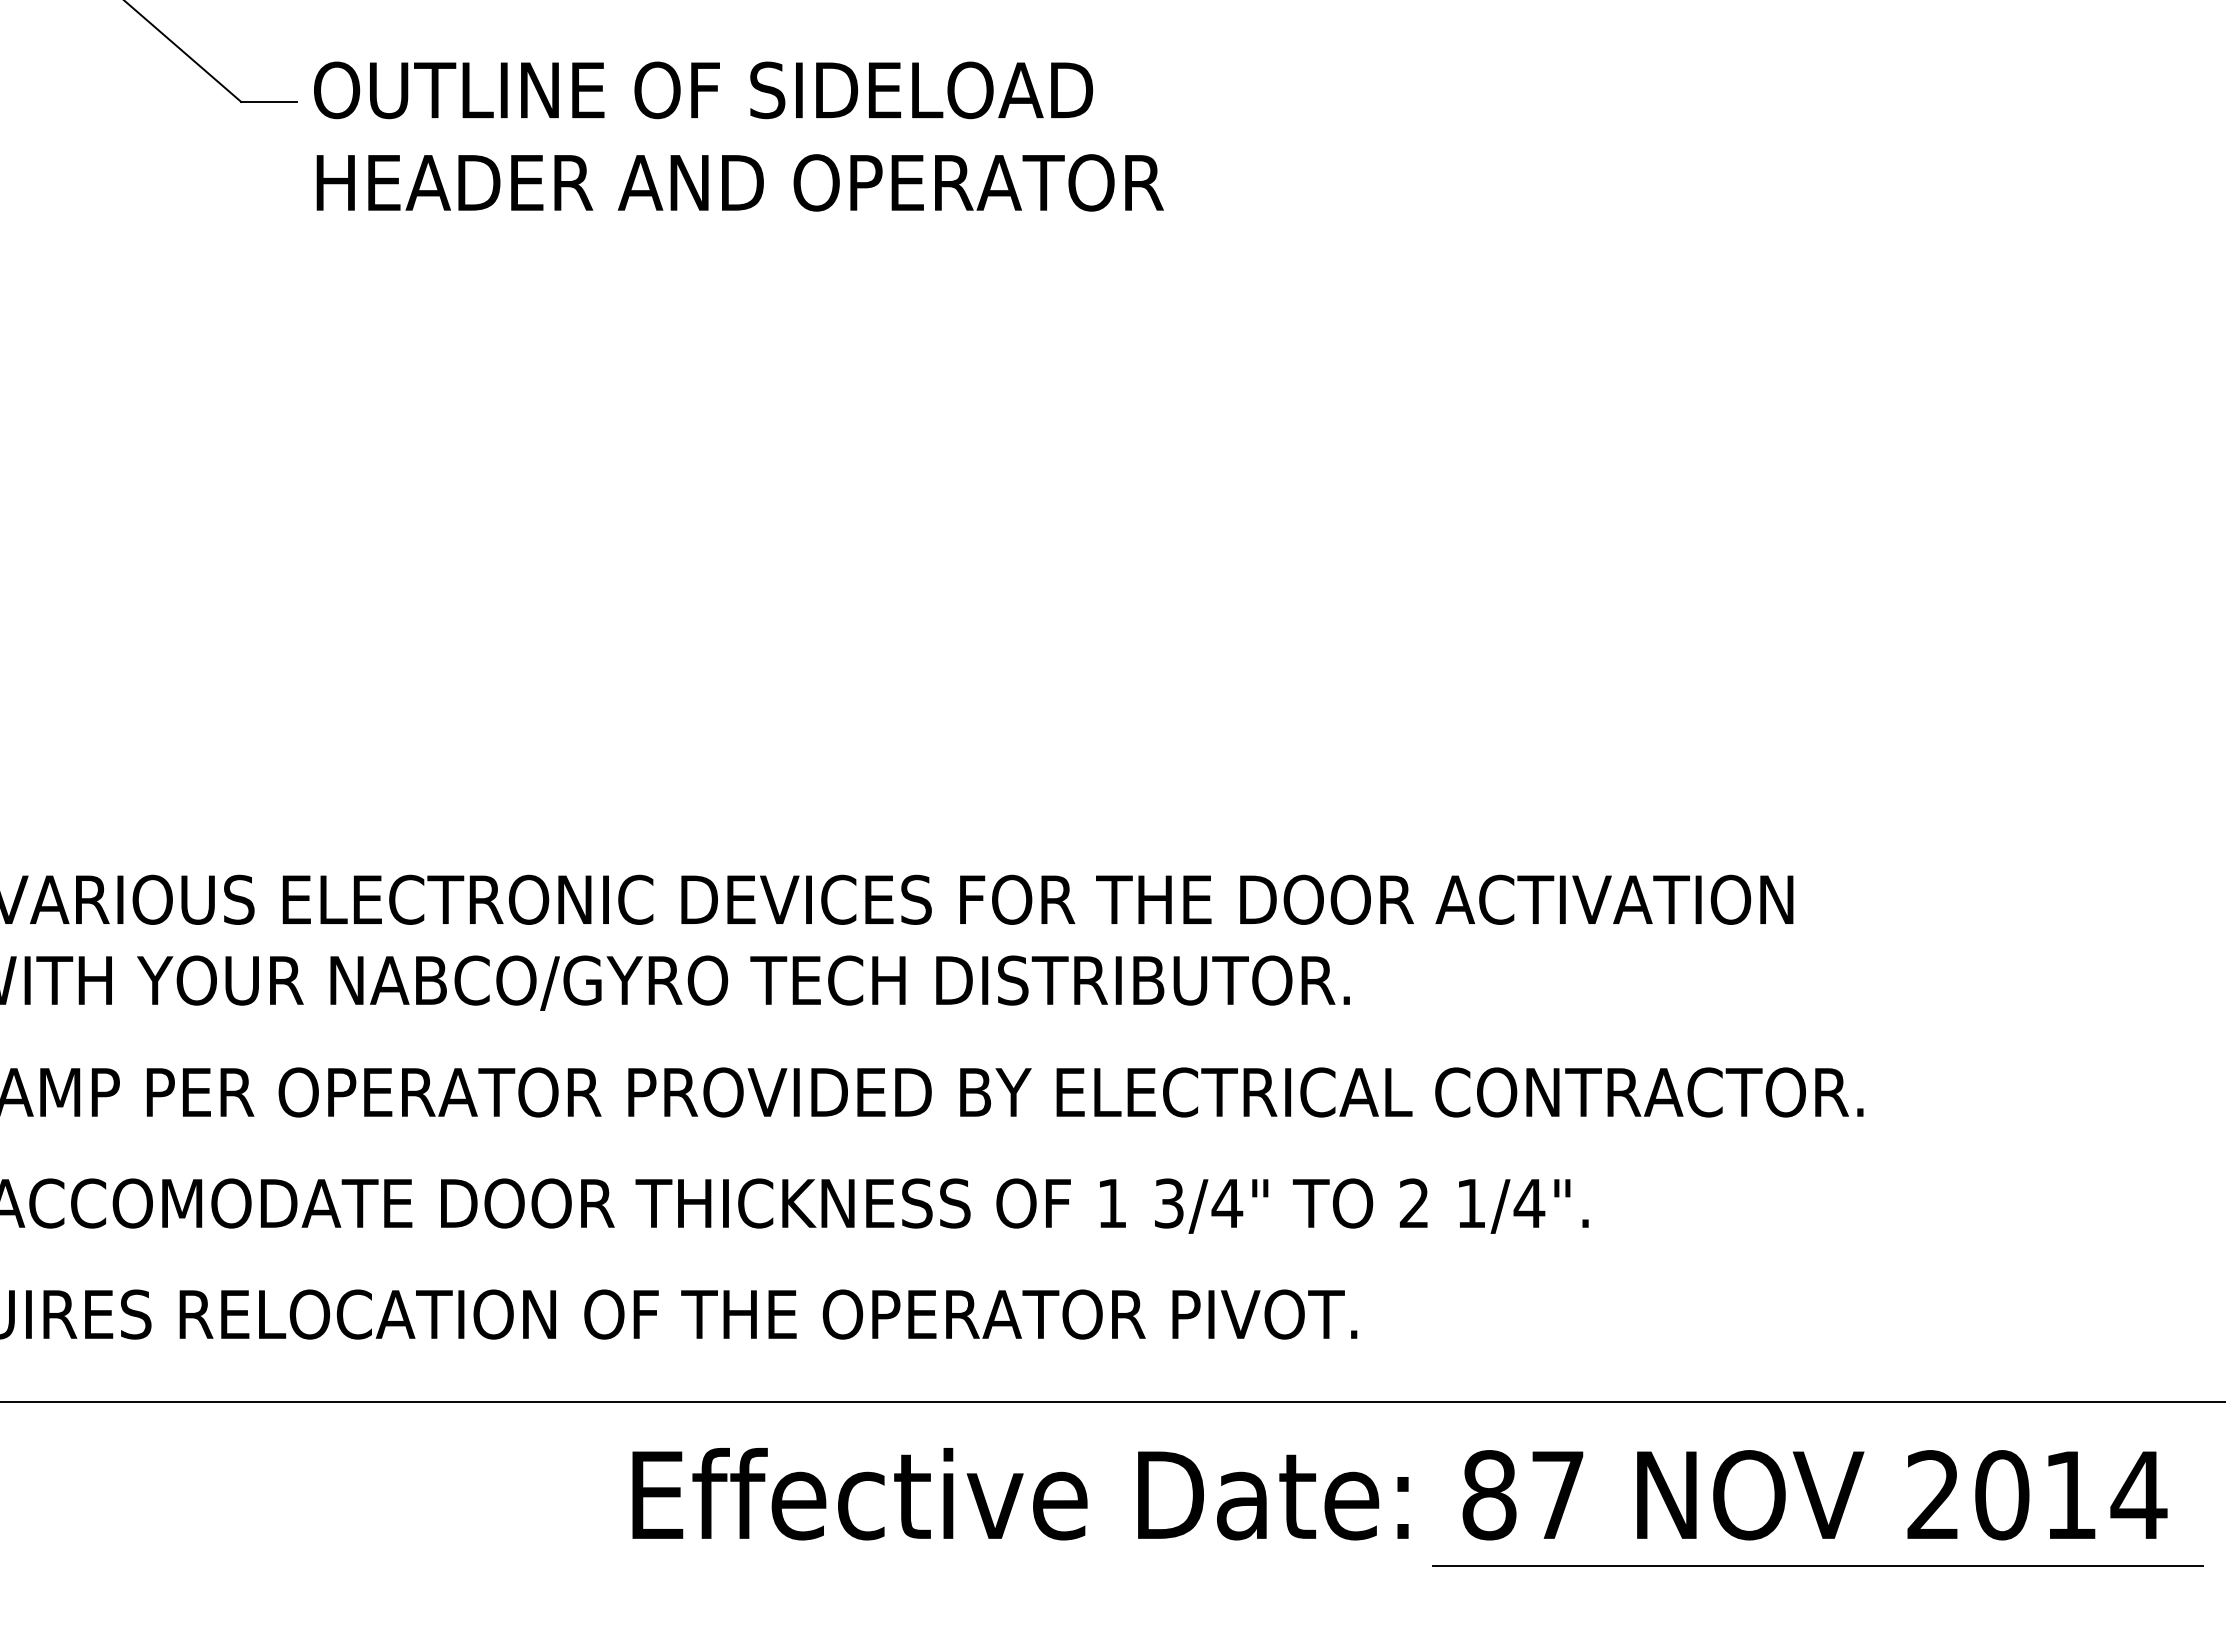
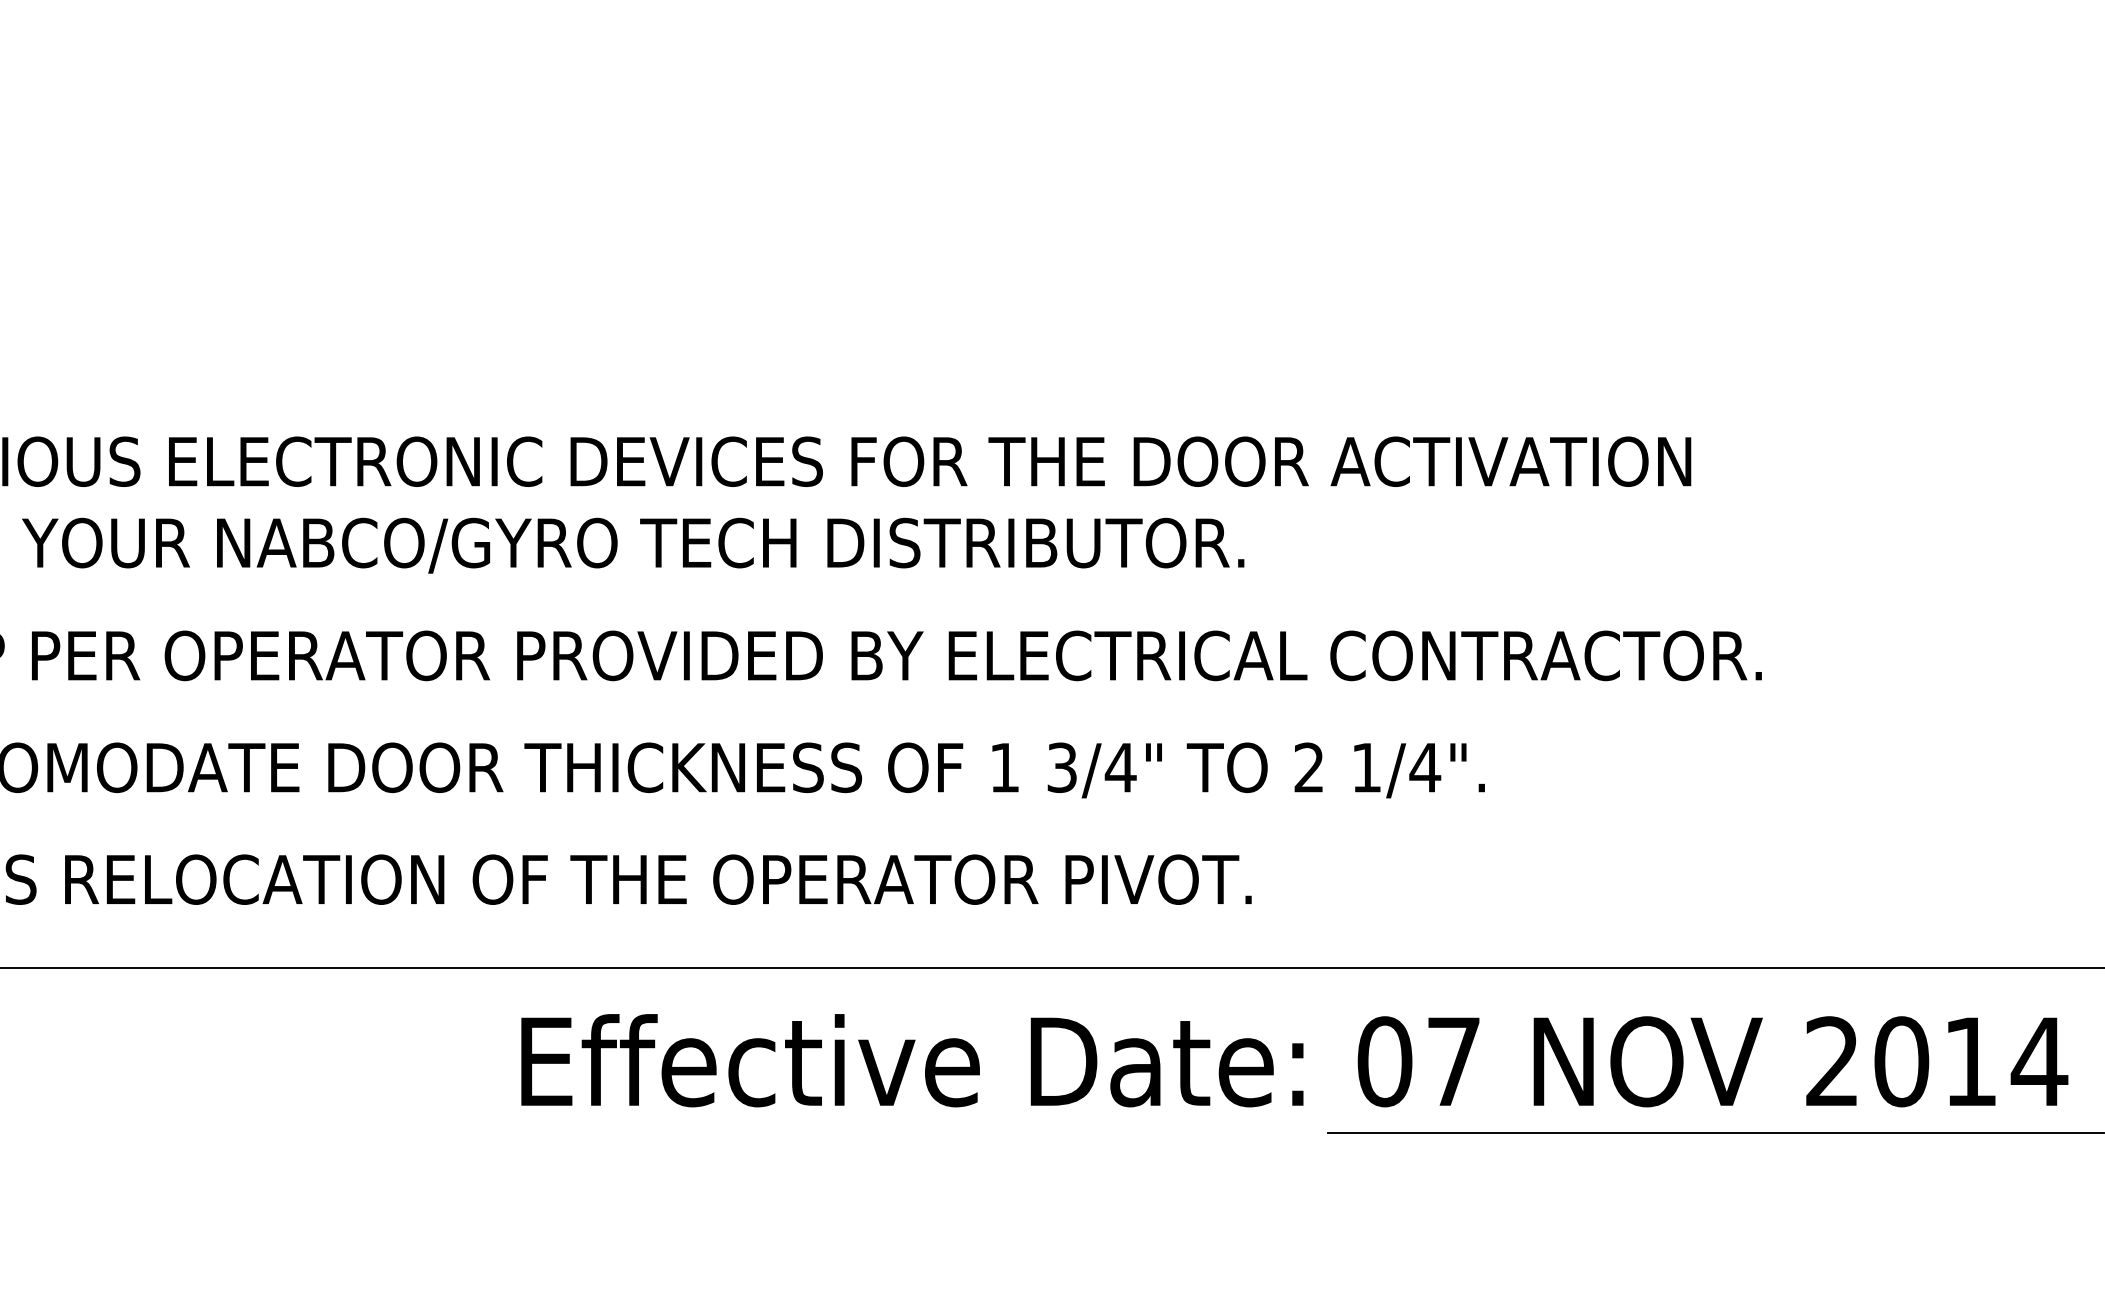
text: (1489, 1495) -> (1385, 1062), 87 -> 07

